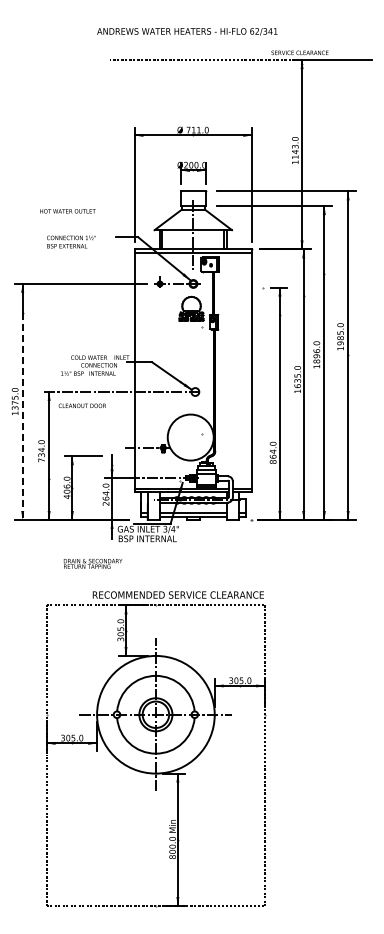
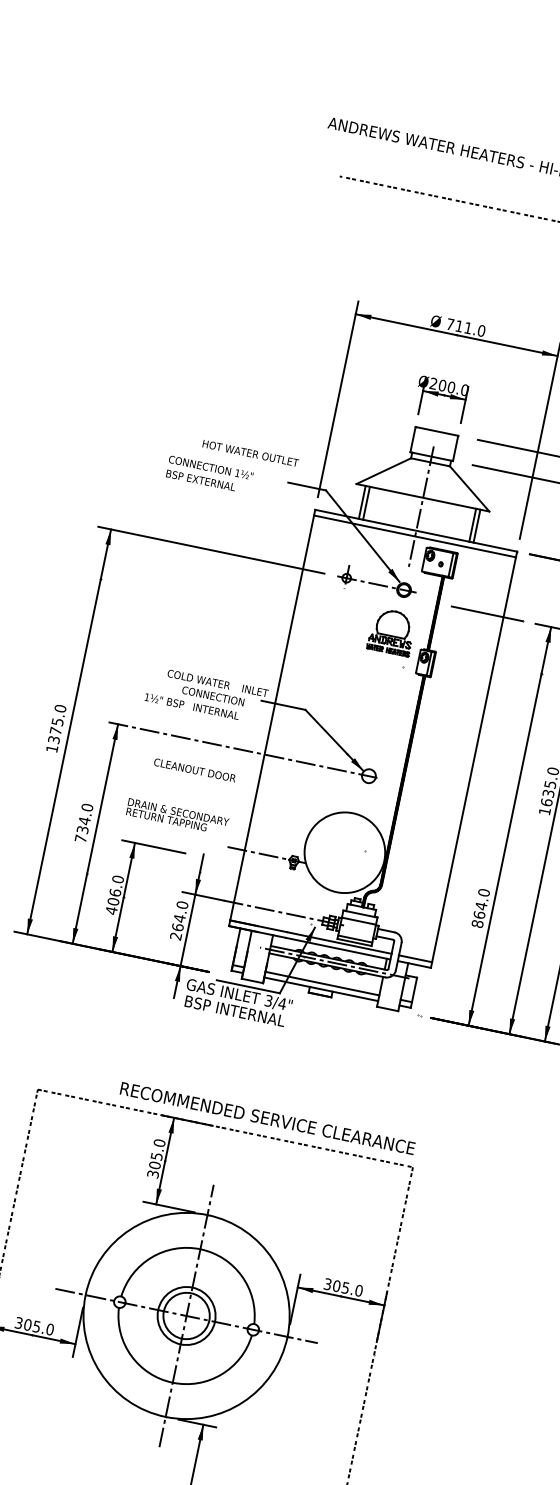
text: (67, 211) -> (249, 453), moved
line: (242, 287) -> (486, 613), added
text: (81, 405) -> (193, 769), moved
line: (22, 416) -> (63, 756), dashed -> solid
text: (92, 563) -> (176, 815), moved

